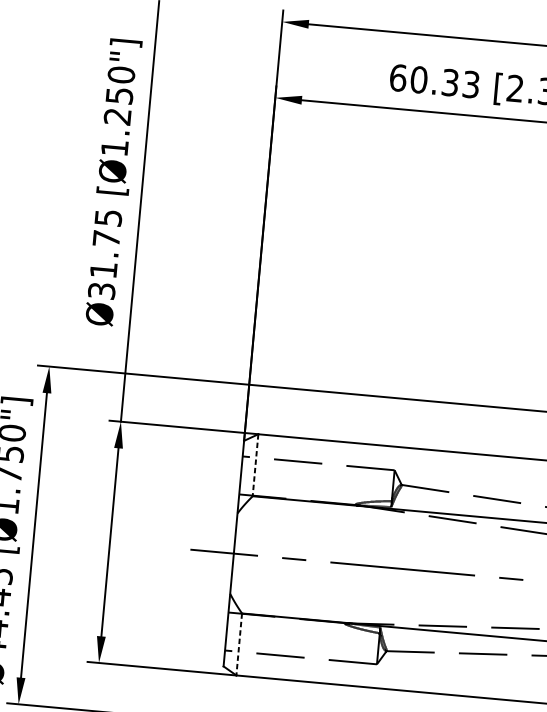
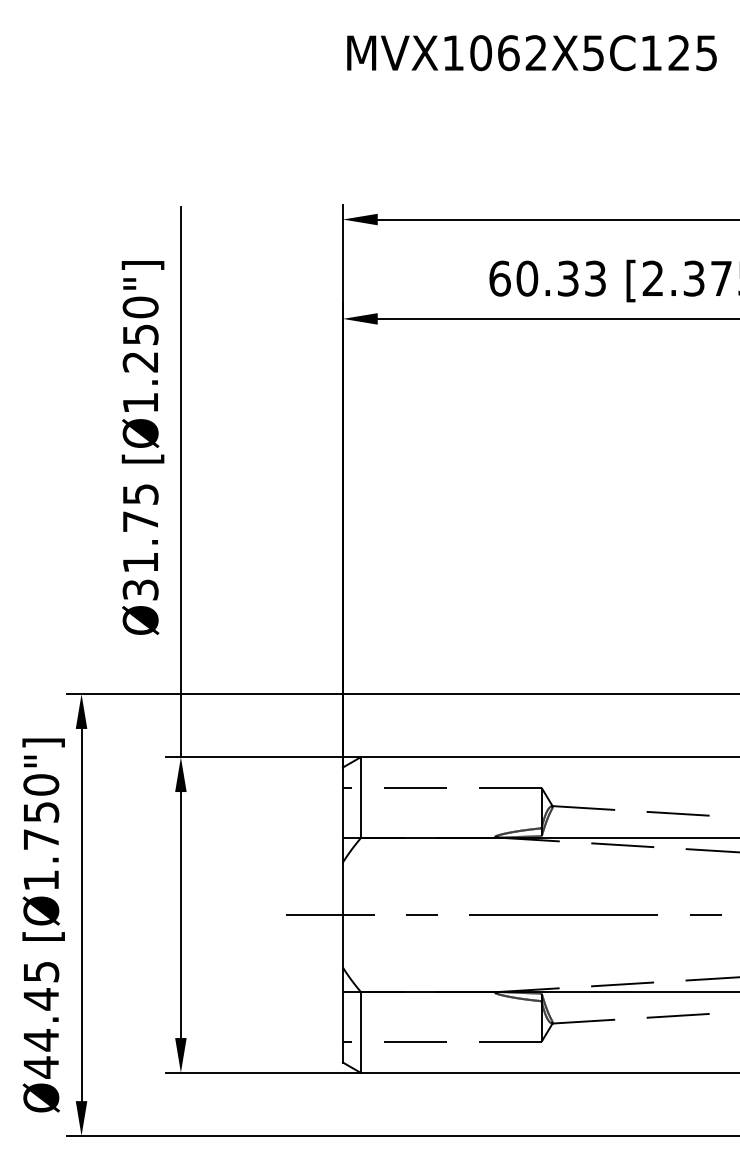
line: (255, 464) -> (360, 797), dashed -> solid
line: (239, 644) -> (360, 1032), dashed -> solid

